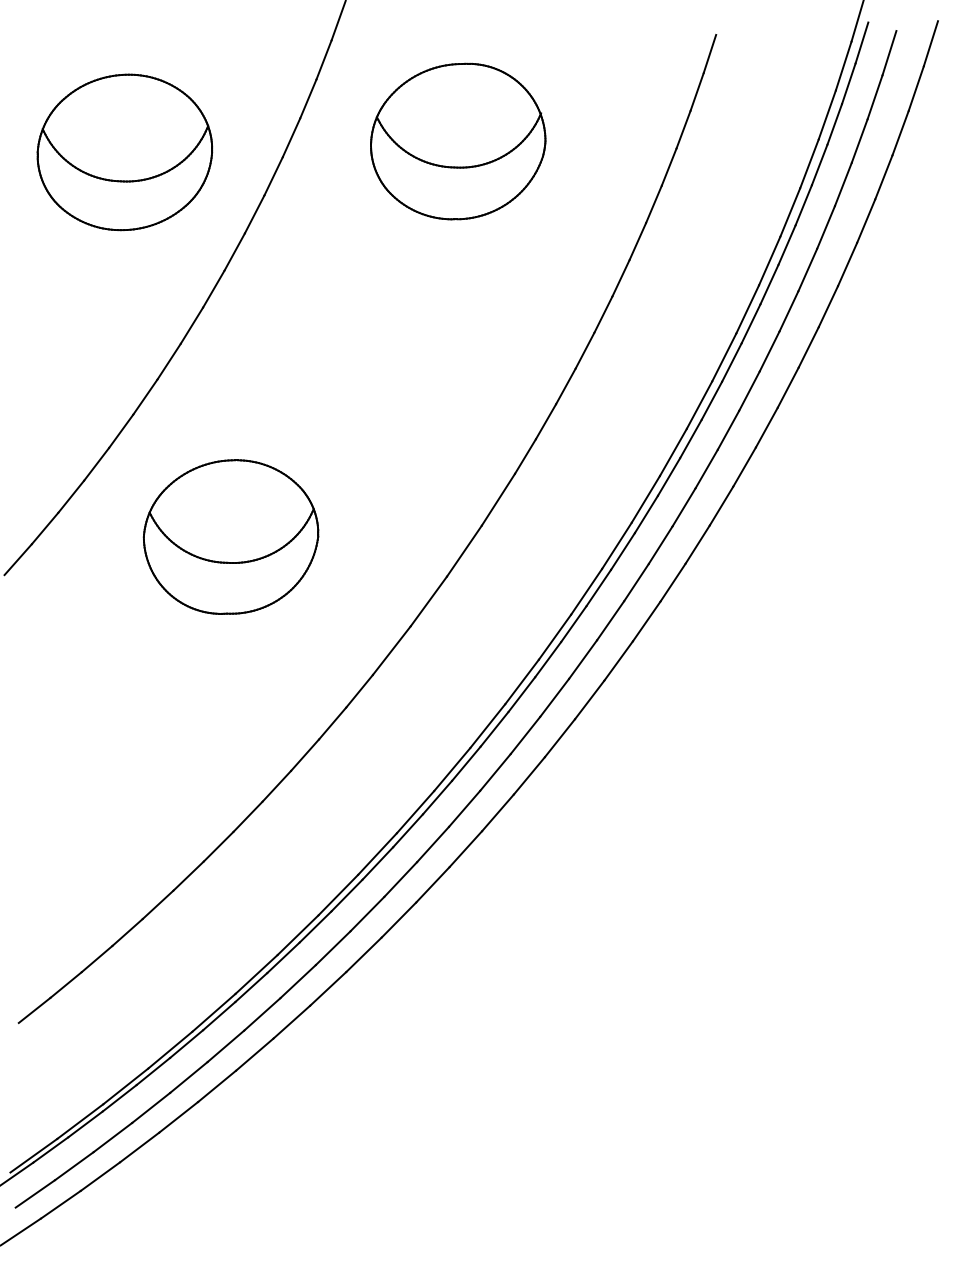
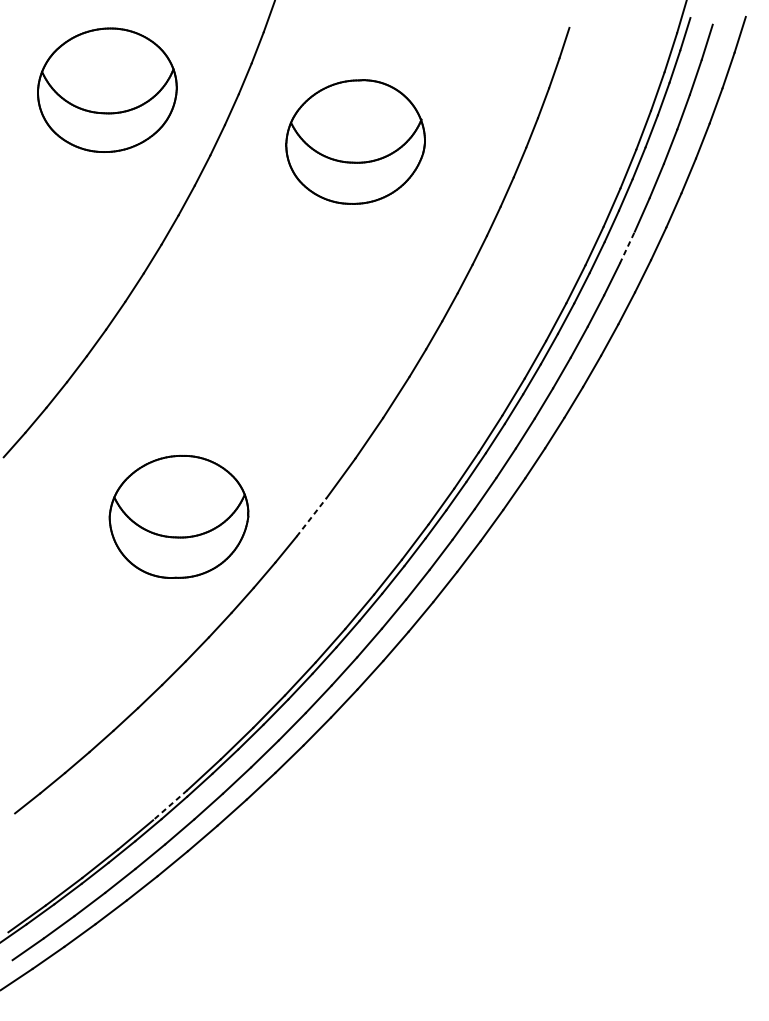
part: (458, 141) -> (355, 142), moved
part: (124, 152) -> (107, 90), moved
line: (789, 310) -> (627, 246), solid -> dashed
part: (230, 536) -> (178, 516), moved
line: (391, 650) -> (311, 517), solid -> dashed
line: (214, 1012) -> (170, 805), solid -> dashed

